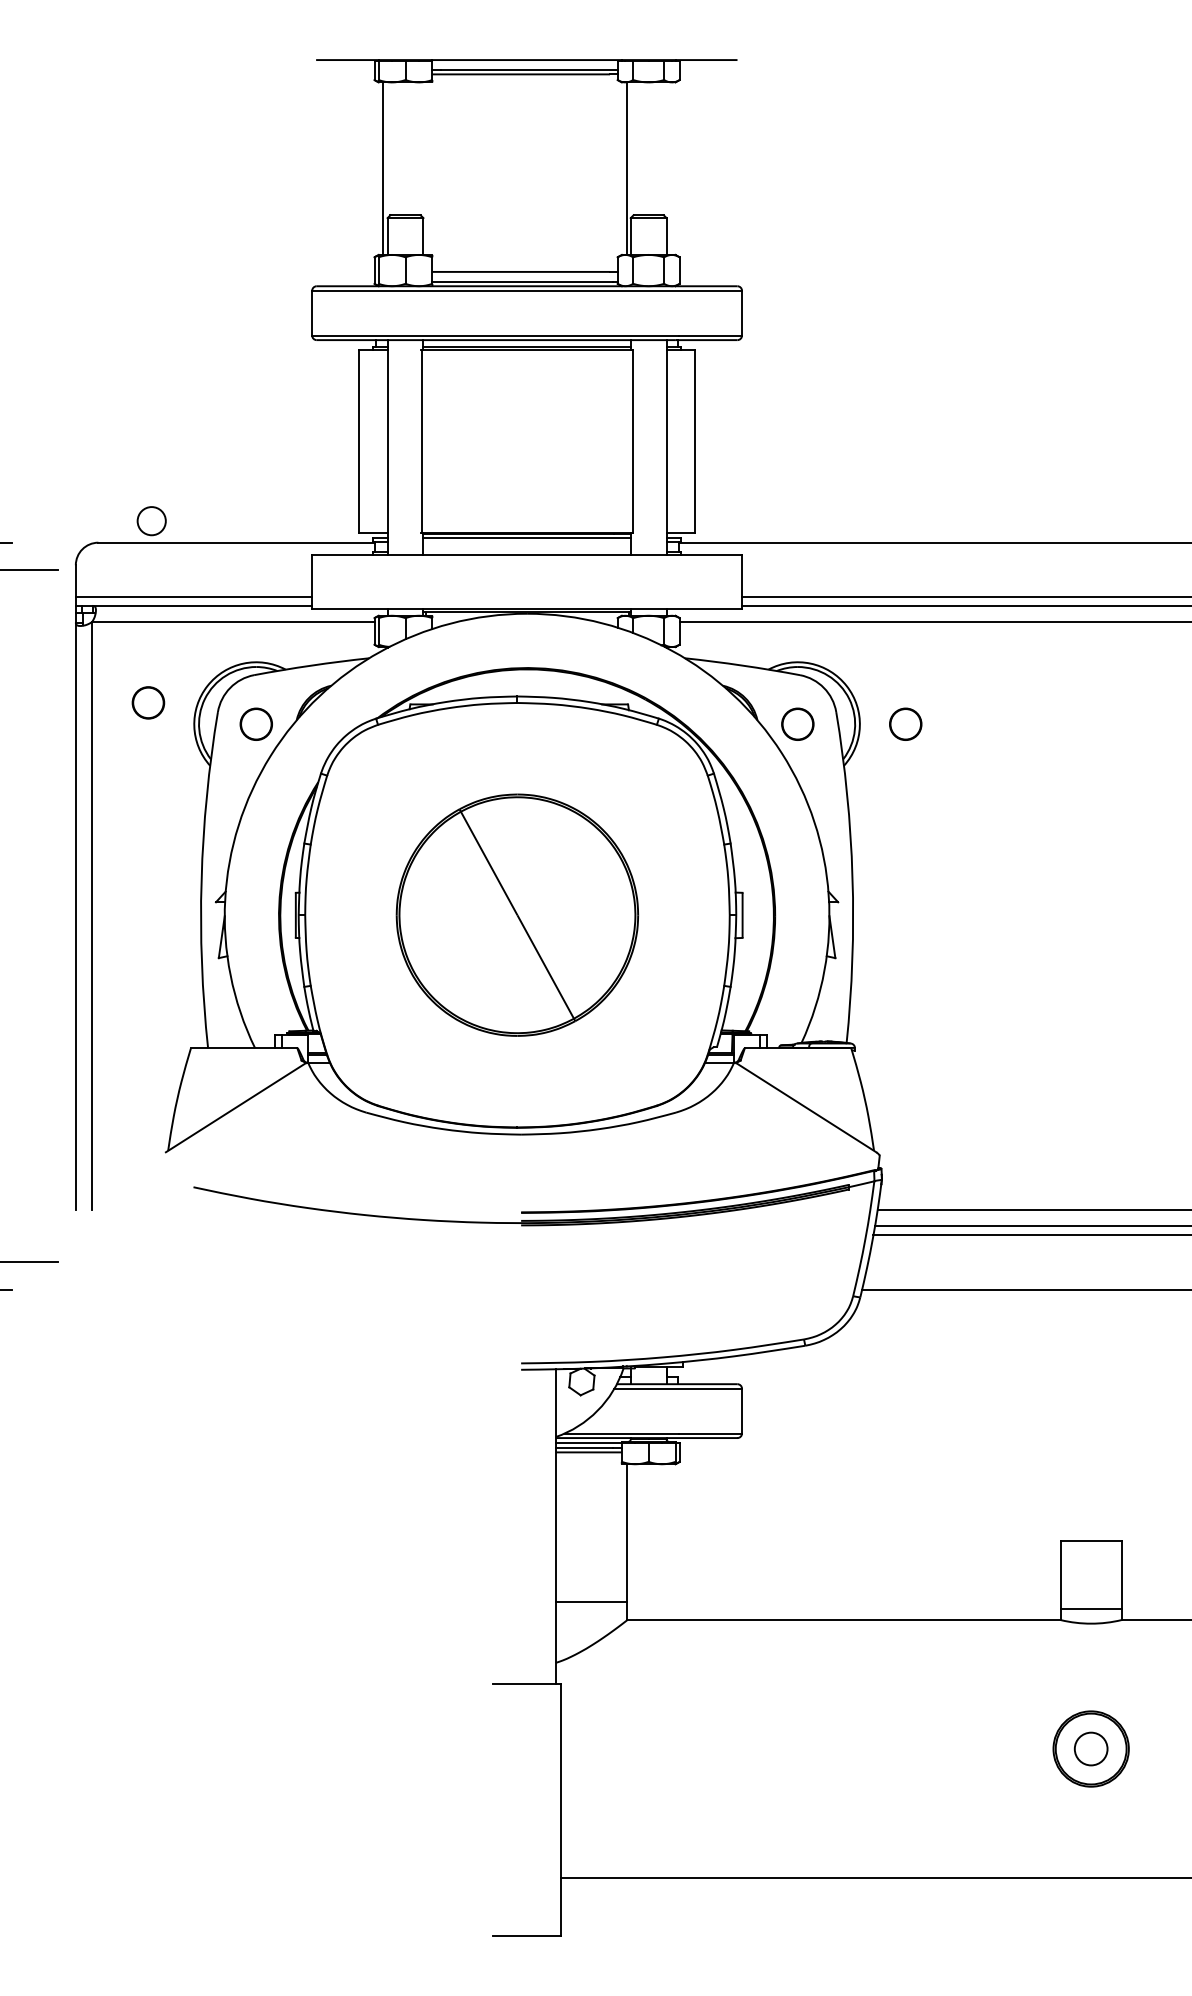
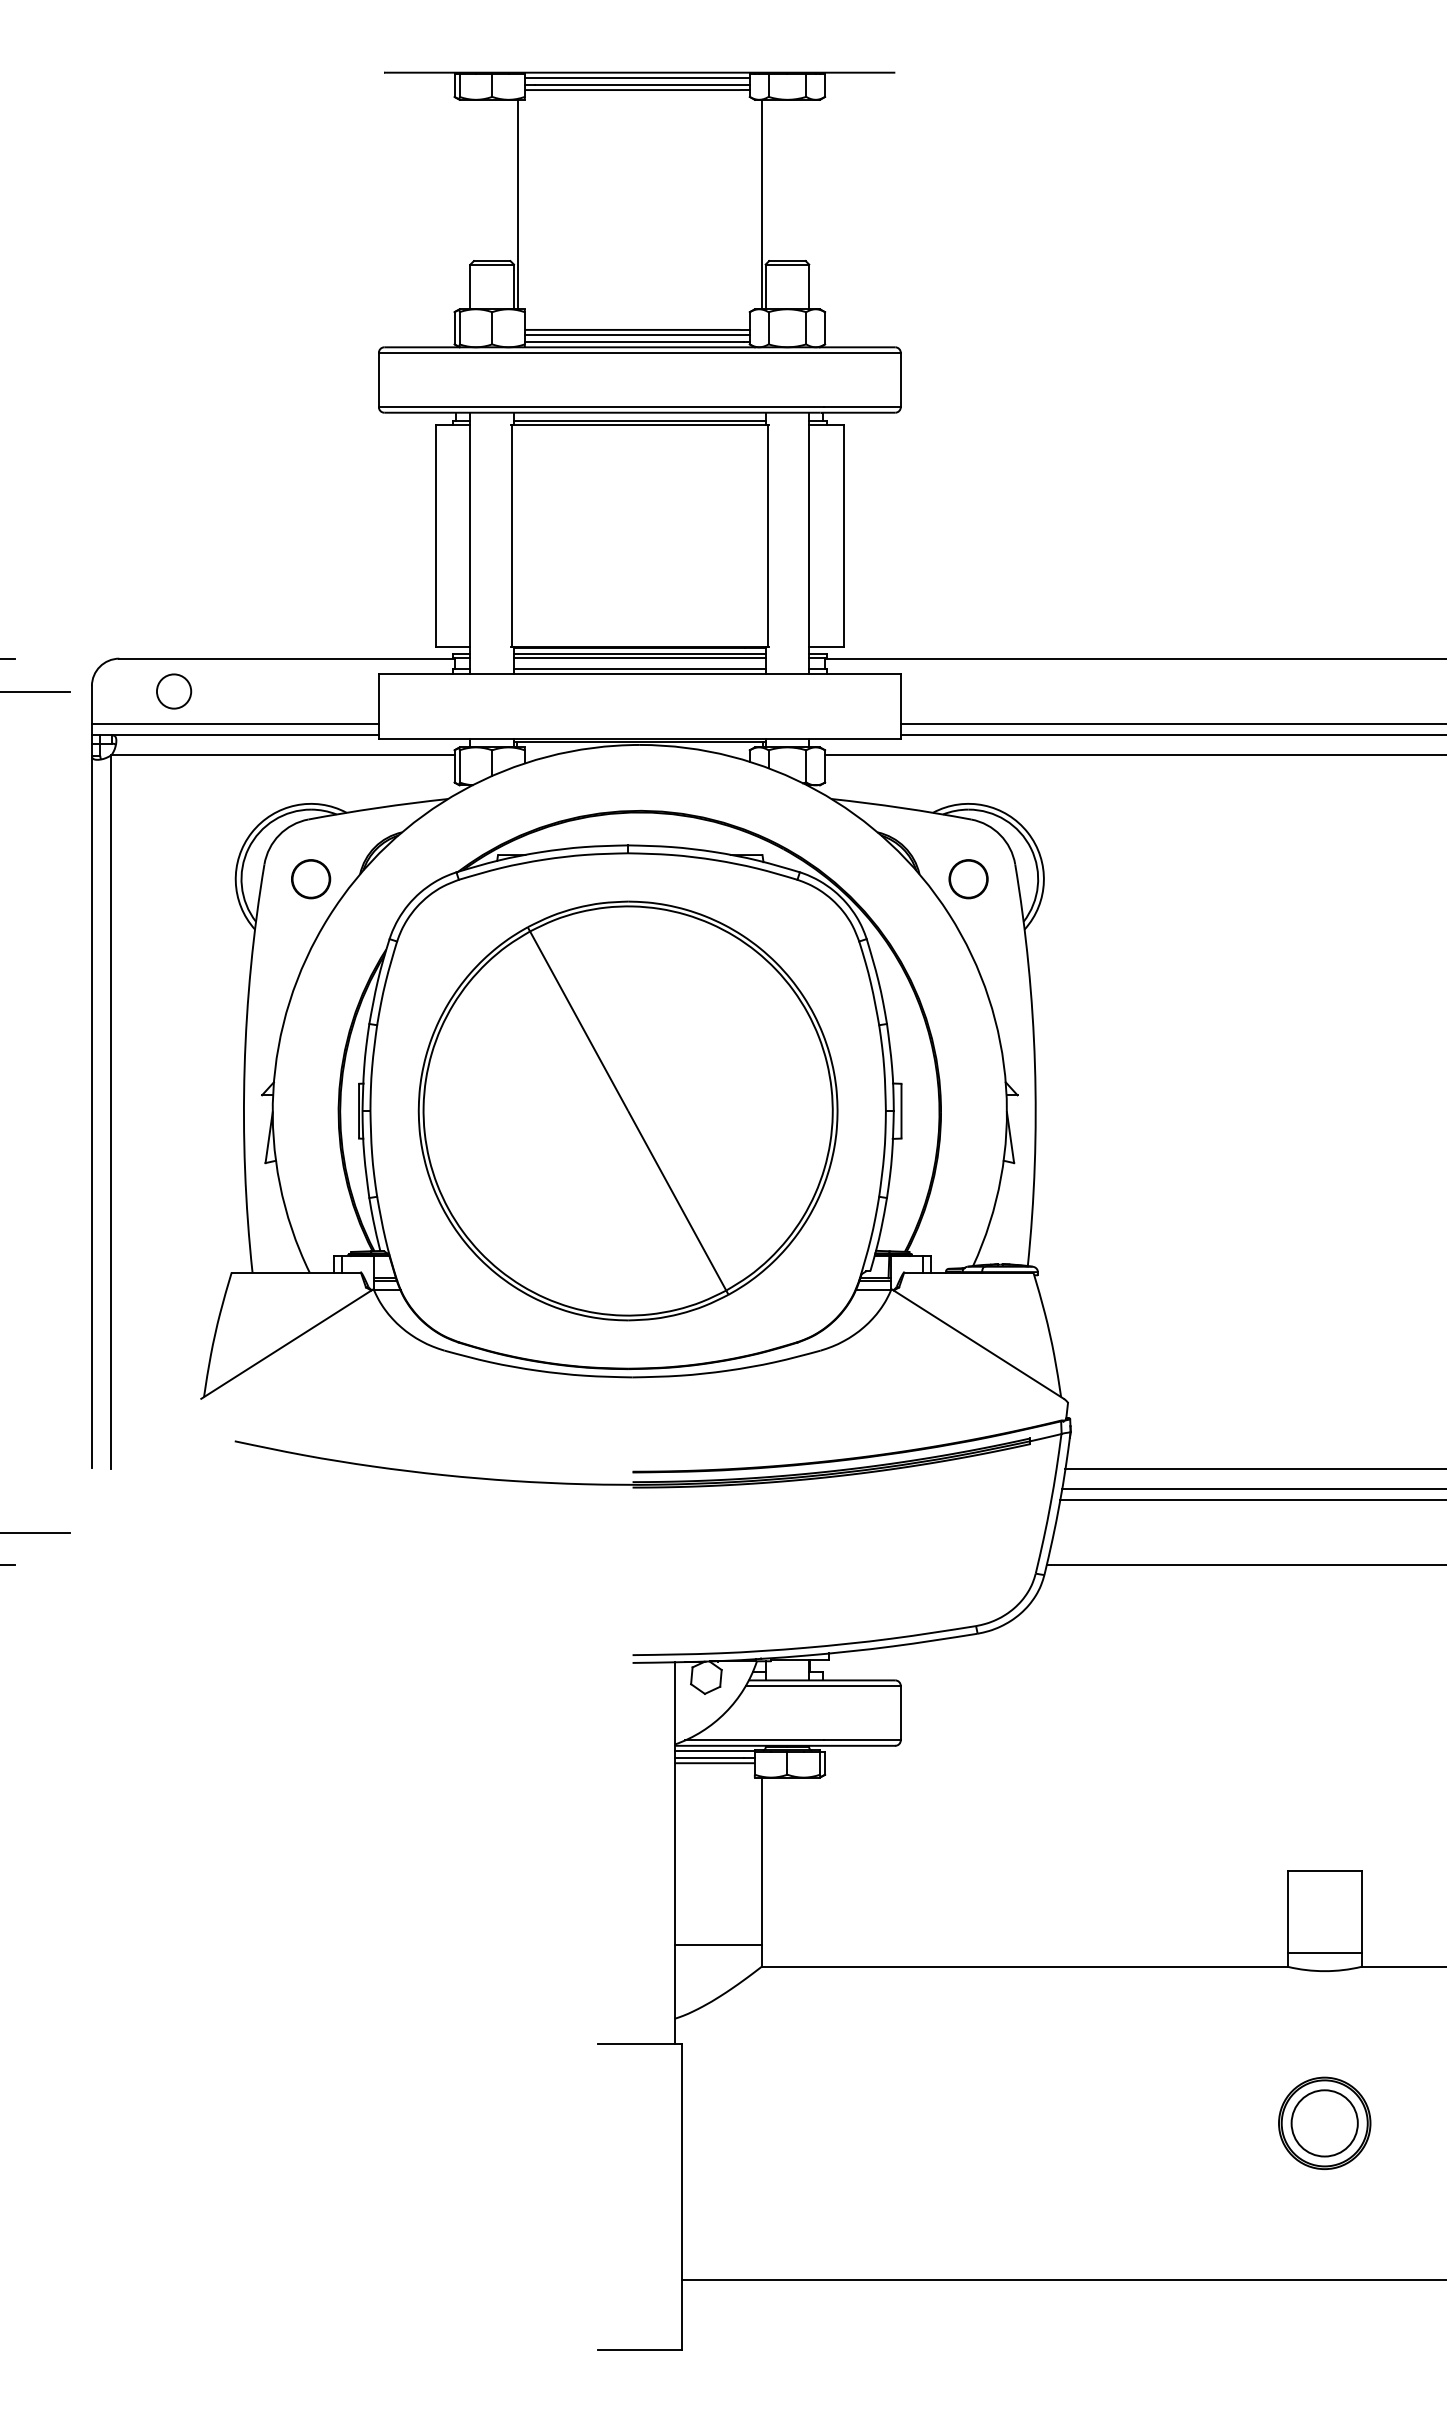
line: (524, 64) -> (636, 78), added
line: (383, 168) -> (518, 204), moved
line: (524, 276) -> (636, 335), added
circle: (152, 521) -> (174, 691), moved
line: (526, 541) -> (639, 657), added
line: (526, 551) -> (639, 669), added
circle: (148, 703) -> (180, 853), removed
circle: (905, 724) -> (1099, 879), removed
part: (516, 914) -> (627, 1110), size x1.43
circle: (1090, 1749) -> (1324, 2123), size x1.67

